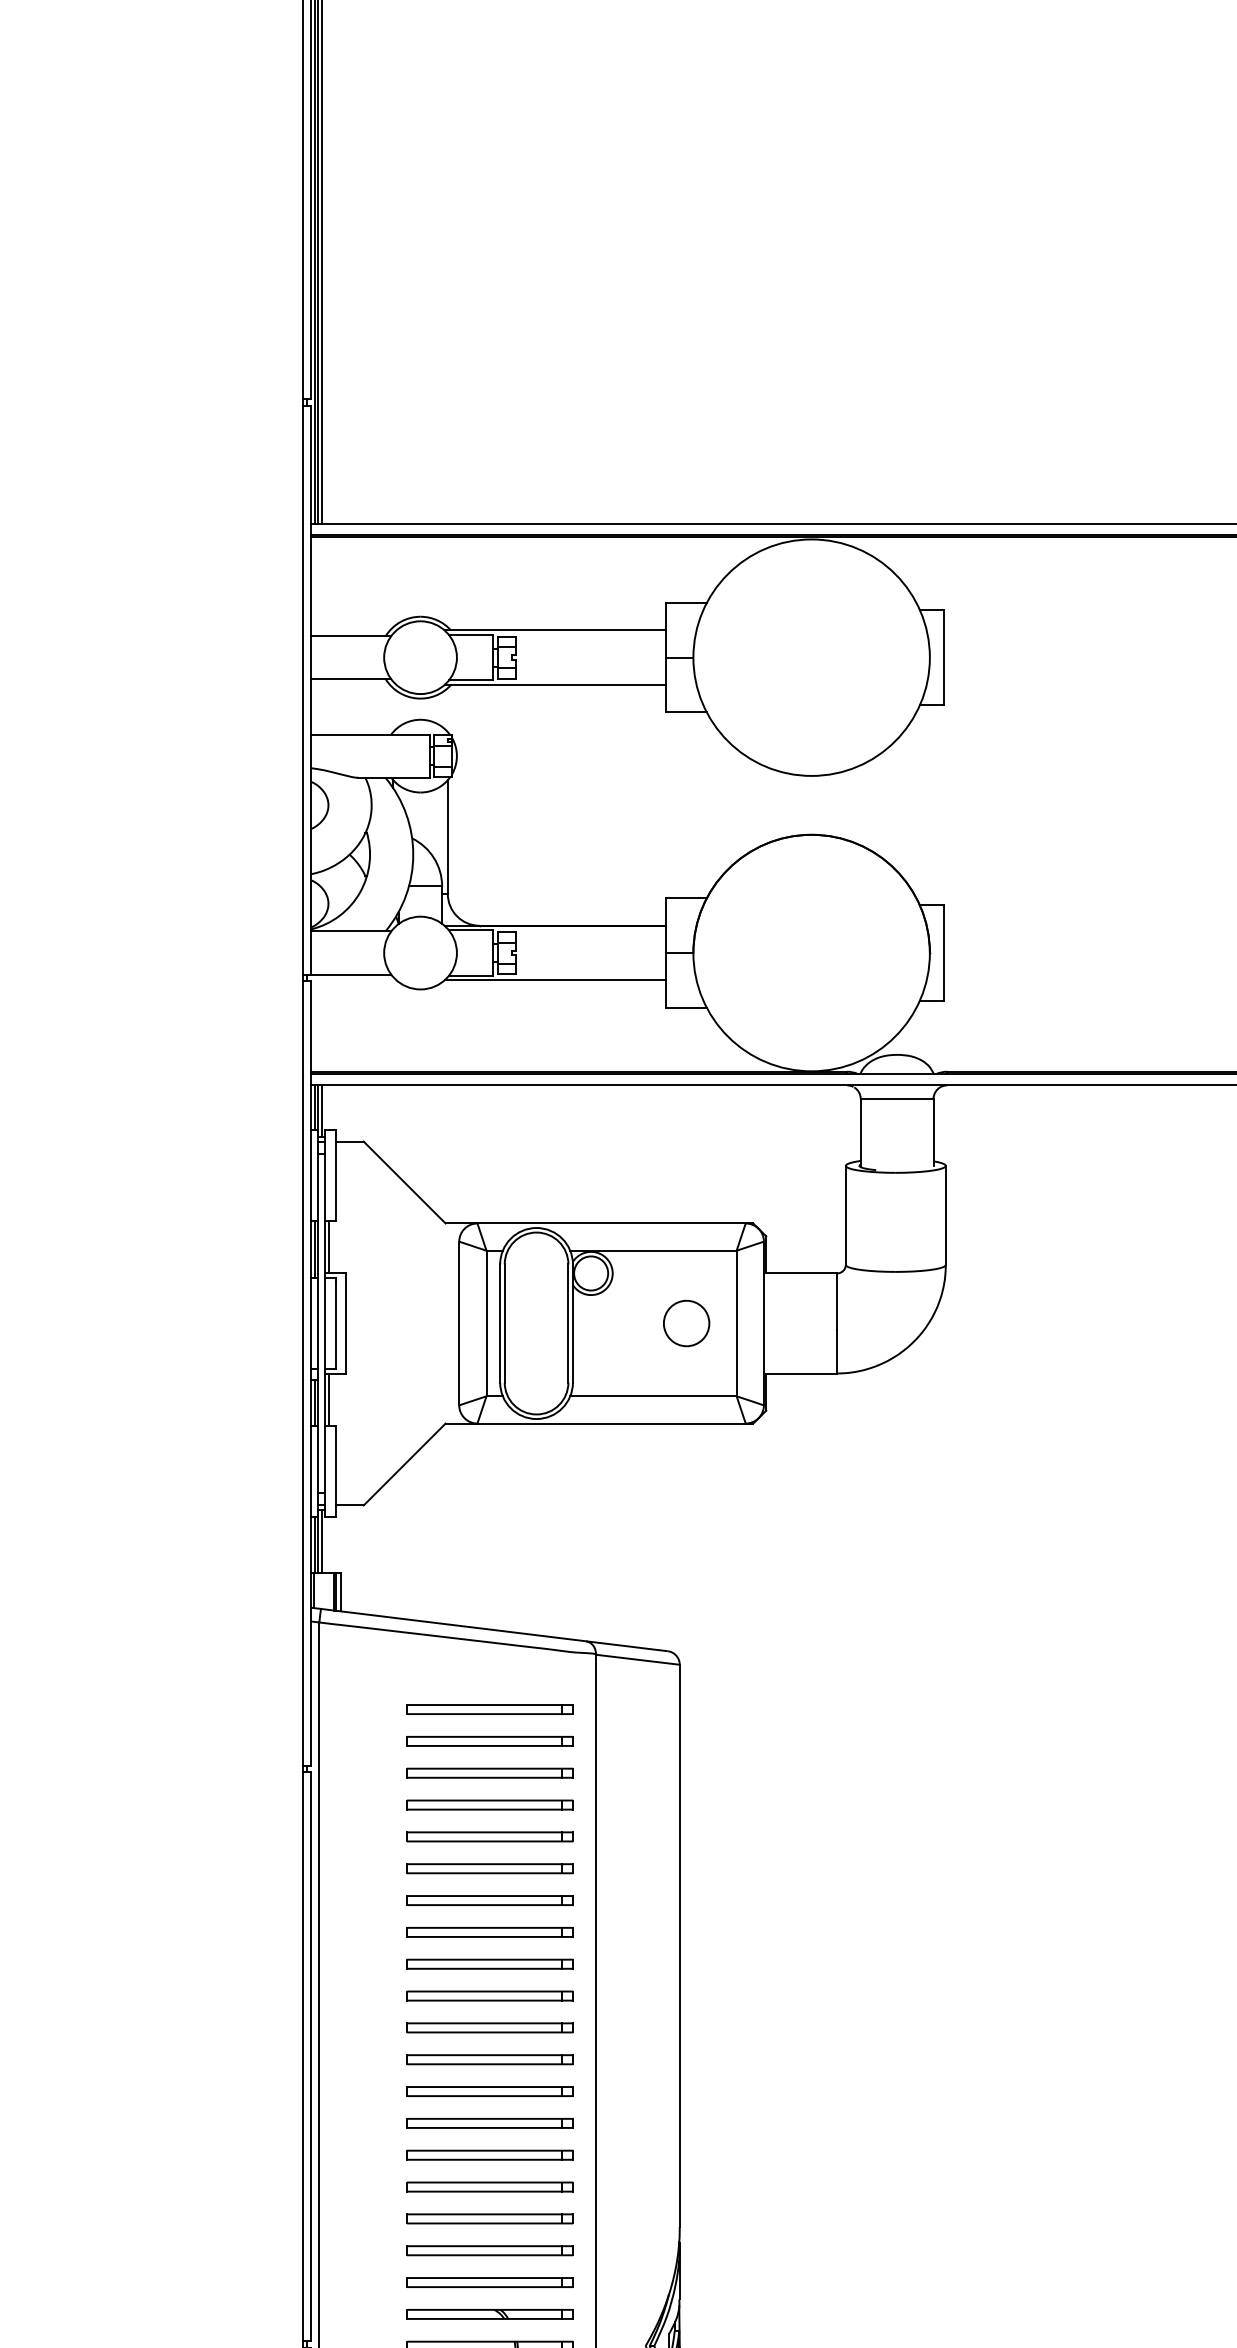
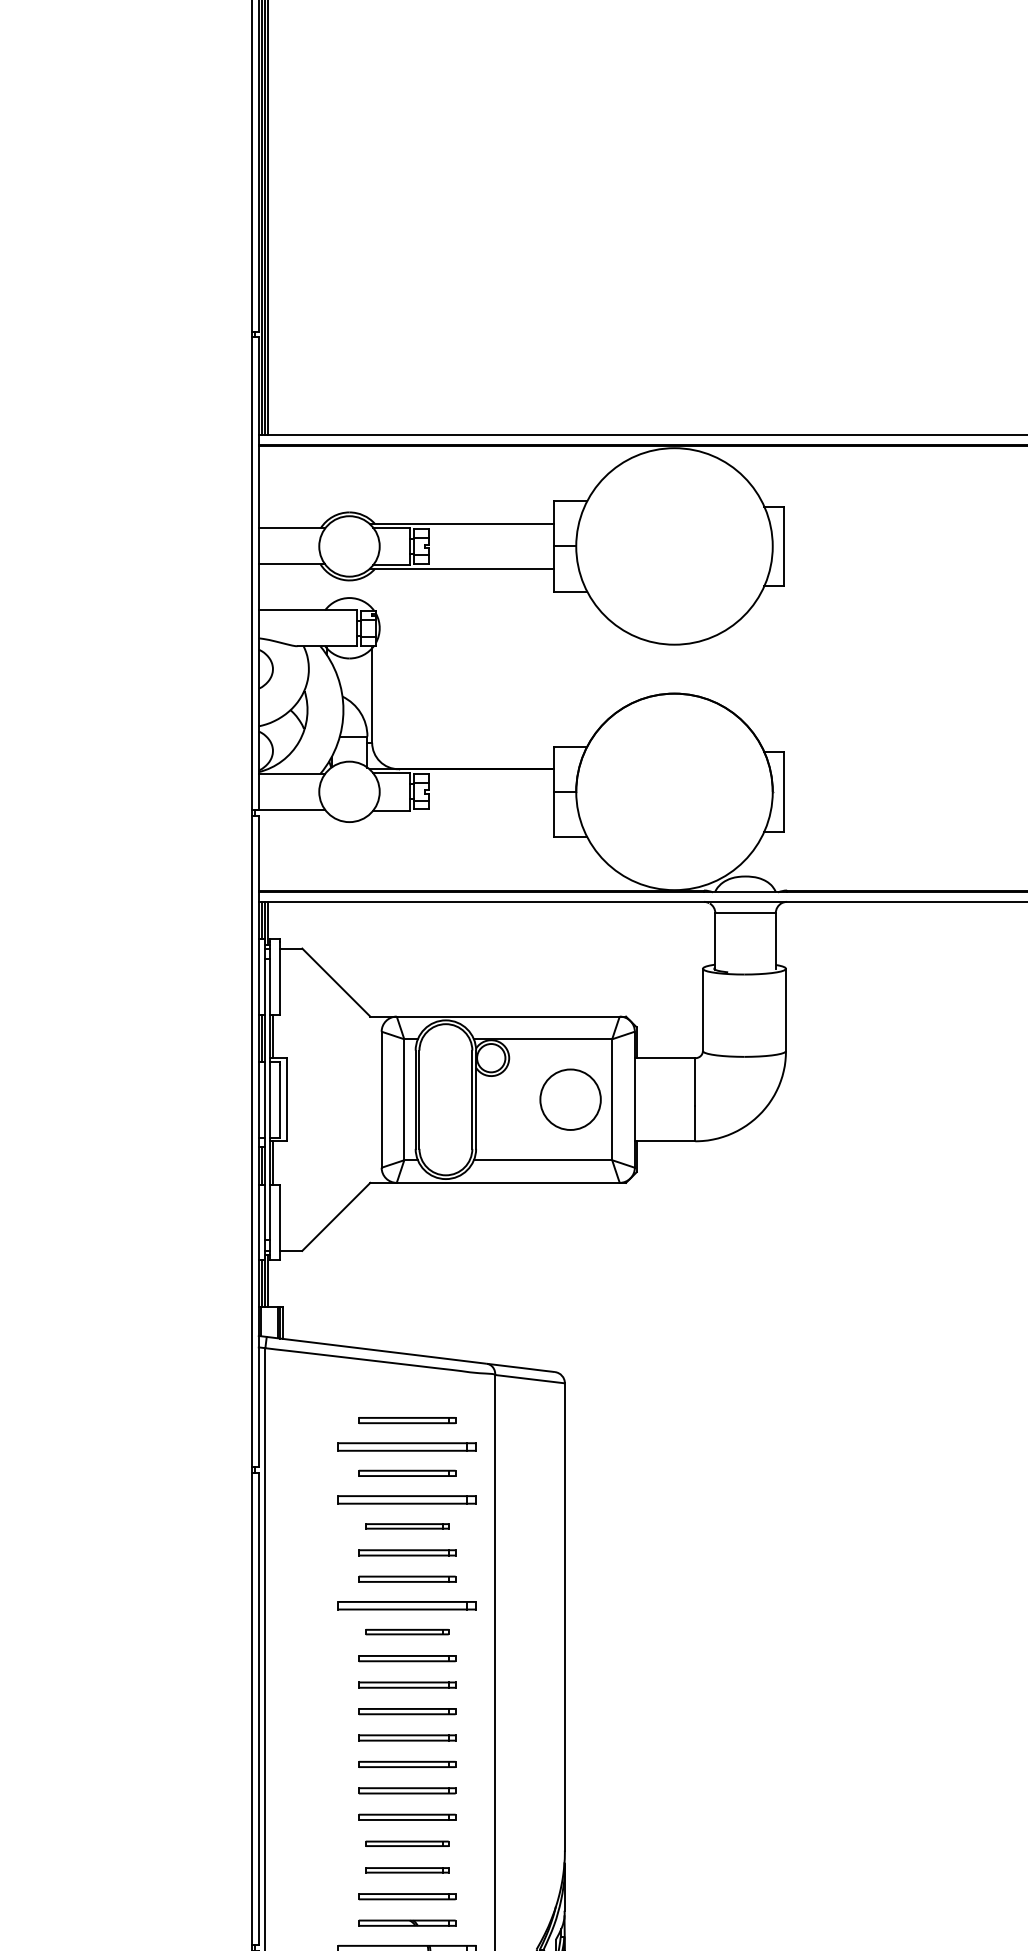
line: (555, 980) -> (461, 814), removed
circle: (686, 1323) -> (570, 1099), size x1.6
part: (489, 1709) -> (406, 1420), size x0.7
part: (489, 1772) -> (406, 1472), size x0.7
part: (489, 1836) -> (406, 1526), size x0.6
part: (489, 1868) -> (406, 1552), size x0.7
part: (489, 1900) -> (406, 1579), size x0.7
part: (489, 1963) -> (406, 1631), size x0.6
part: (489, 1995) -> (406, 1658), size x0.7
part: (489, 2027) -> (406, 1684), size x0.7
part: (489, 2059) -> (406, 1711), size x0.7
part: (489, 2091) -> (406, 1737), size x0.7
part: (489, 2123) -> (406, 1764), size x0.7
part: (489, 2154) -> (406, 1790), size x0.7
part: (489, 2186) -> (406, 1816), size x0.7
part: (489, 2218) -> (406, 1843), size x0.6
part: (489, 2250) -> (406, 1870), size x0.6
part: (489, 2282) -> (406, 1896), size x0.7
part: (489, 2314) -> (406, 1923), size x0.7

